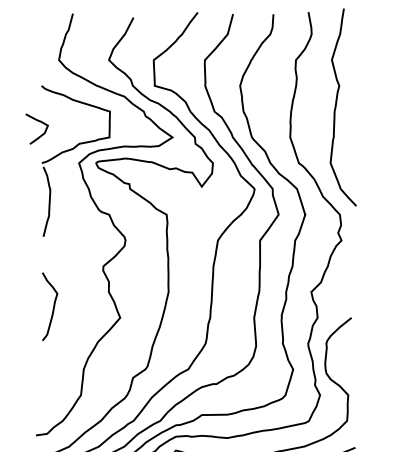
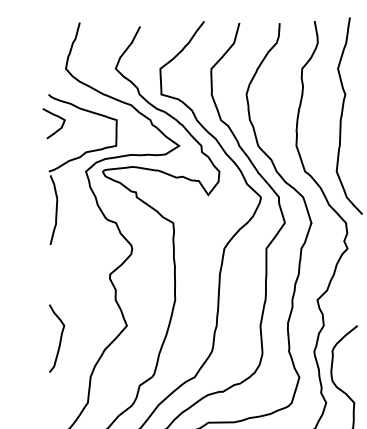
curve: (39, 122) -> (56, 117), moved
curve: (52, 308) -> (59, 340), moved

